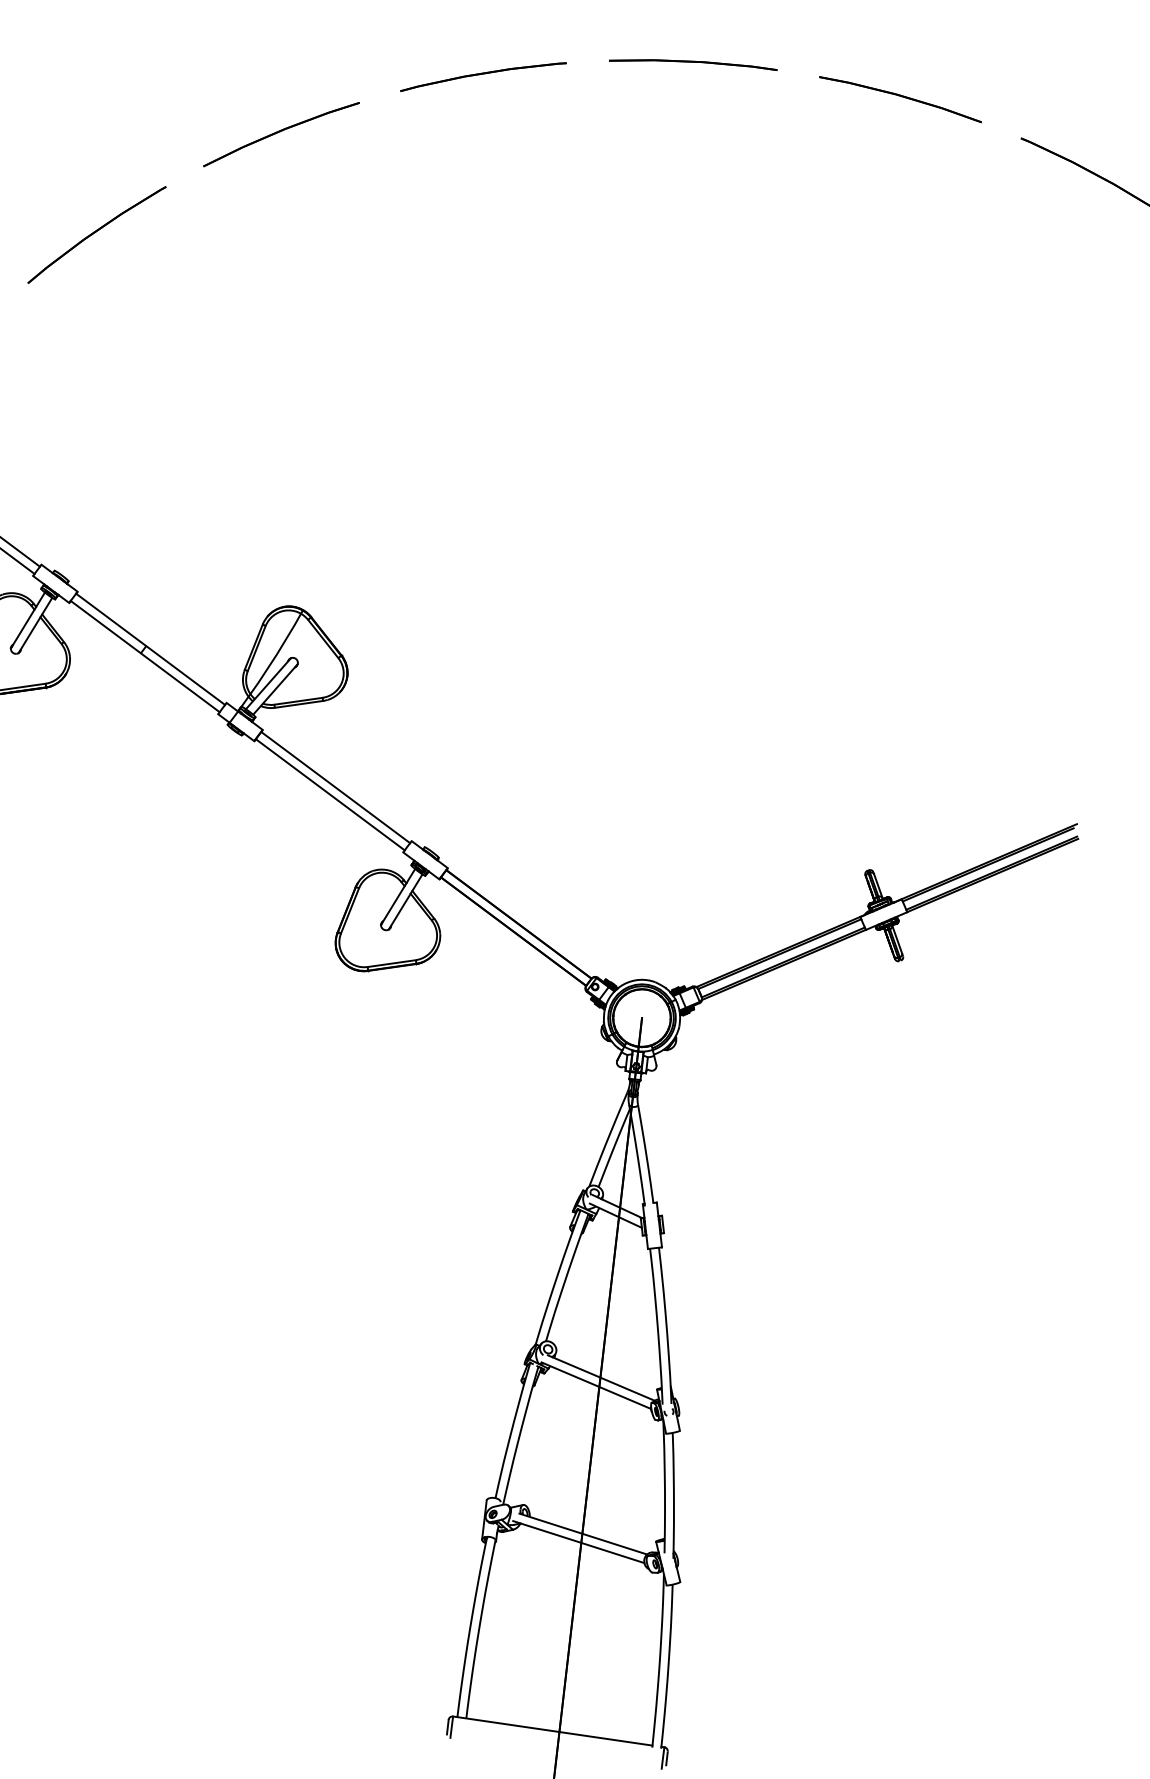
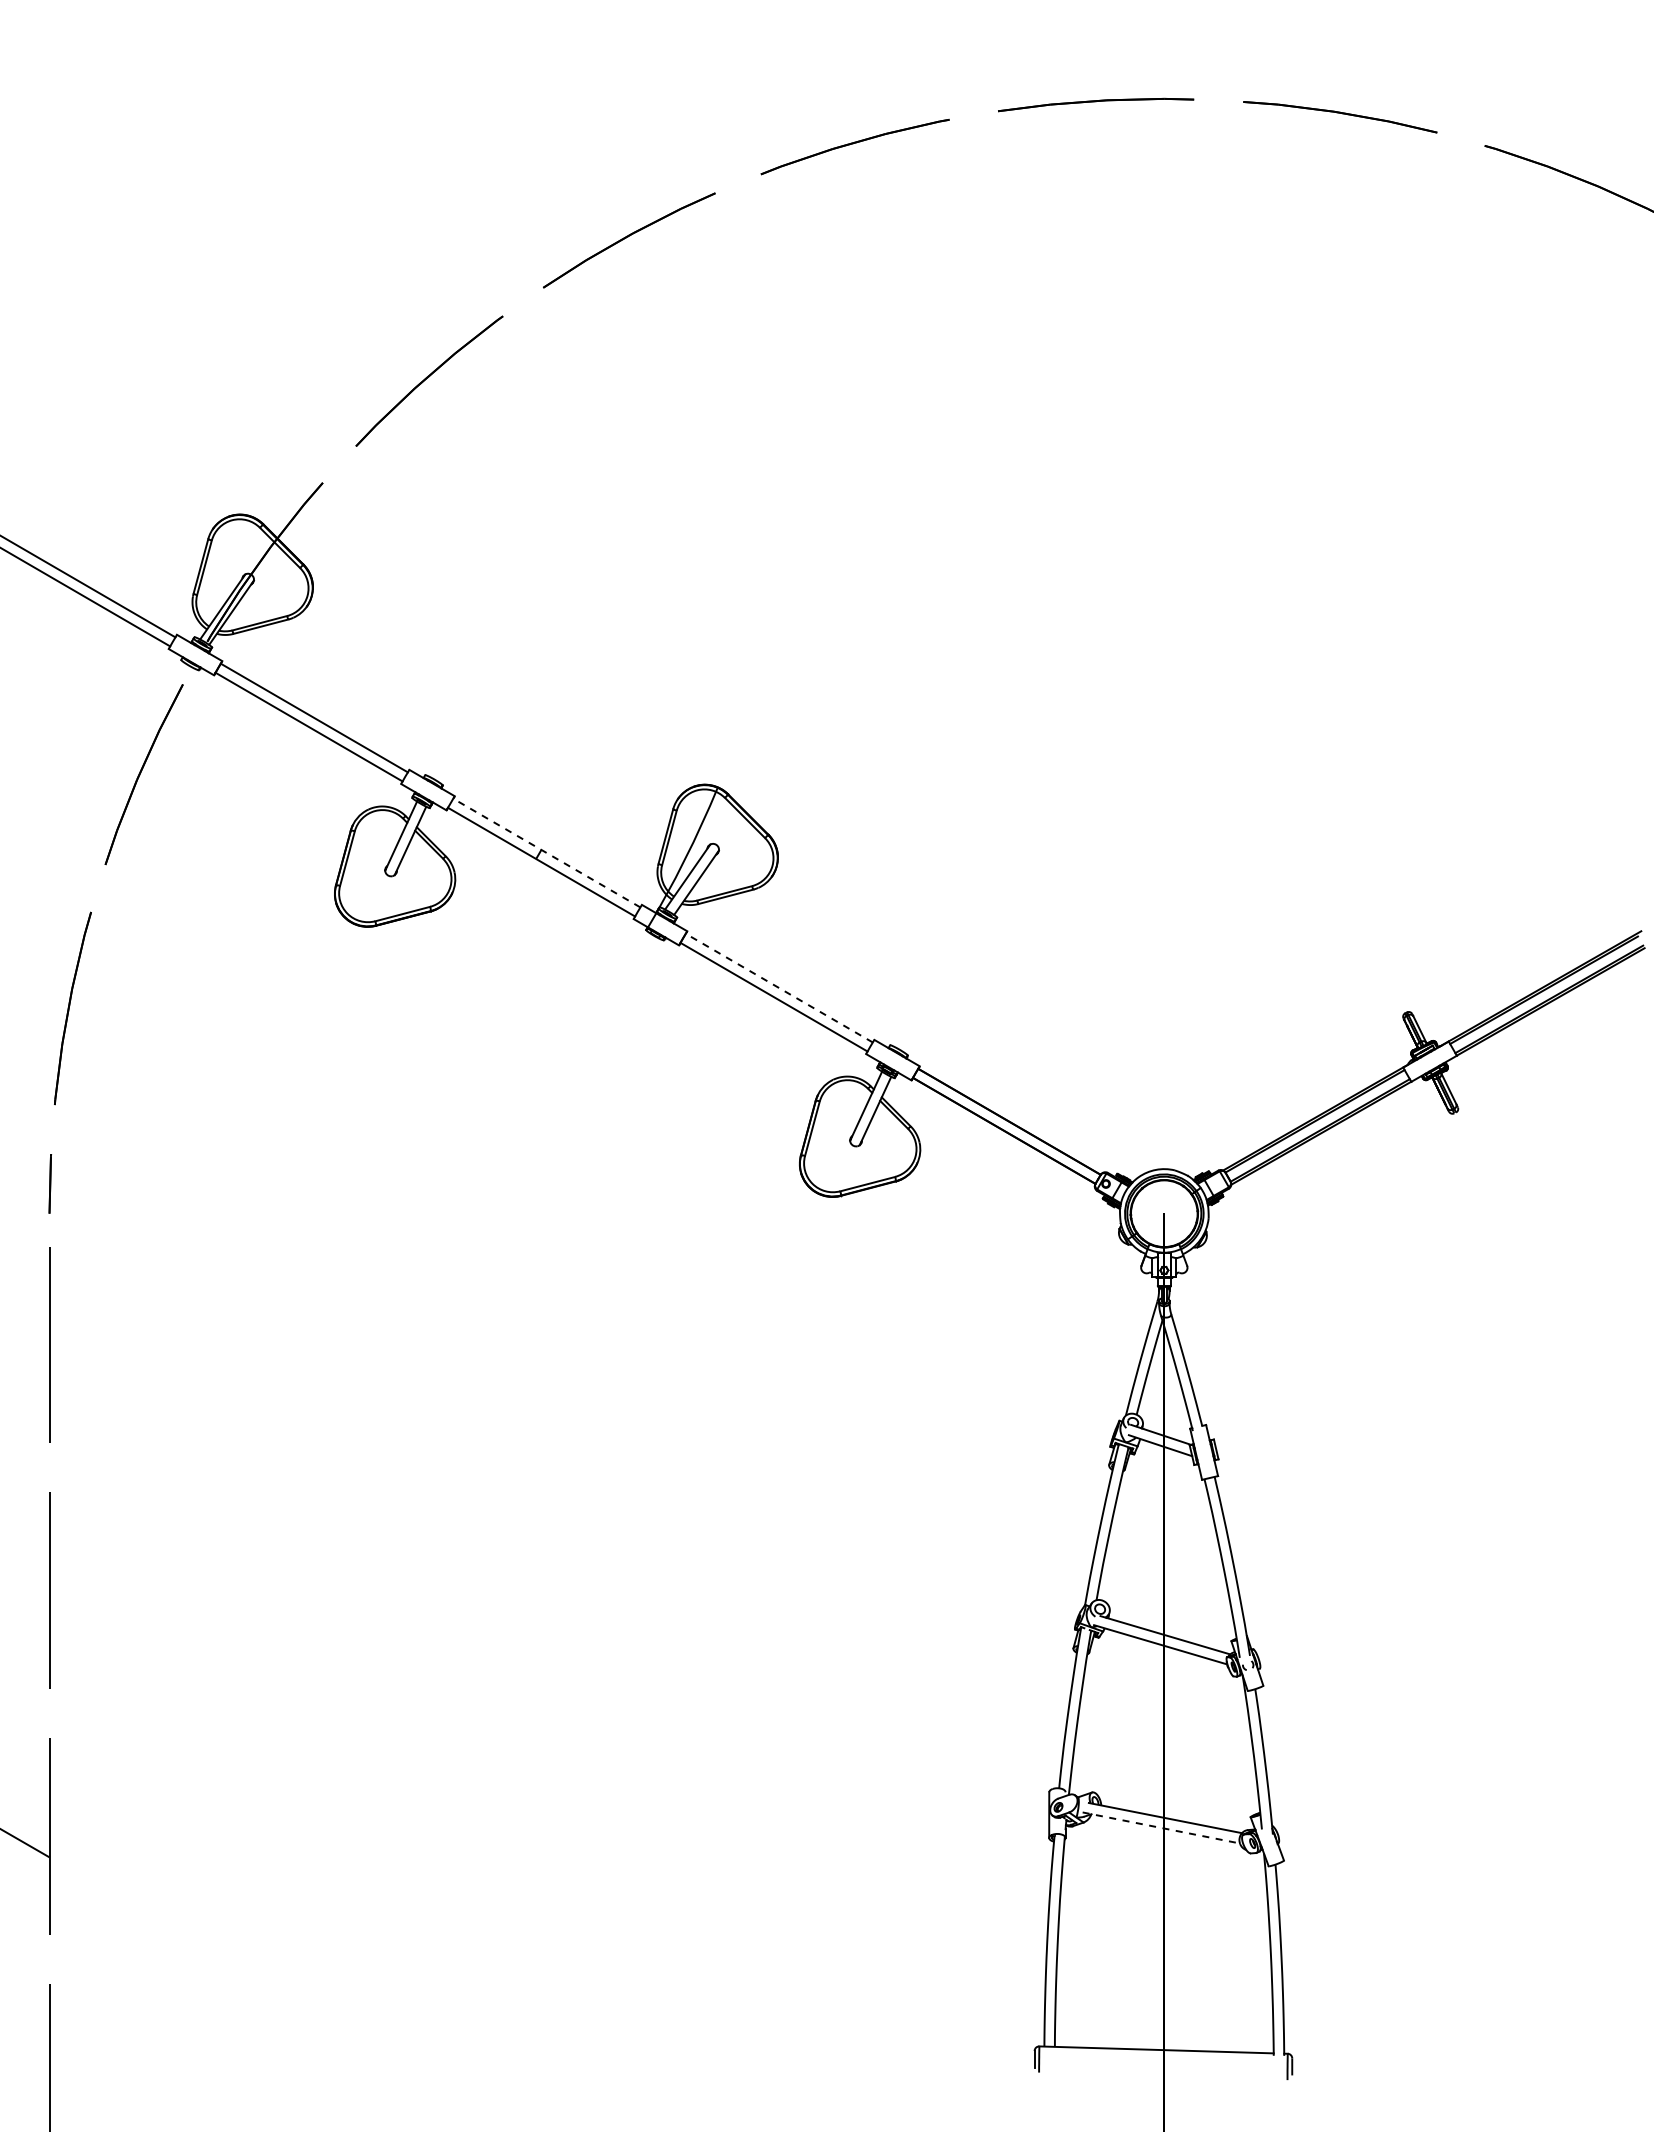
line: (150, 648) -> (546, 852), solid -> dashed
line: (335, 786) -> (778, 987), solid -> dashed
line: (578, 1542) -> (1161, 1828), solid -> dashed

